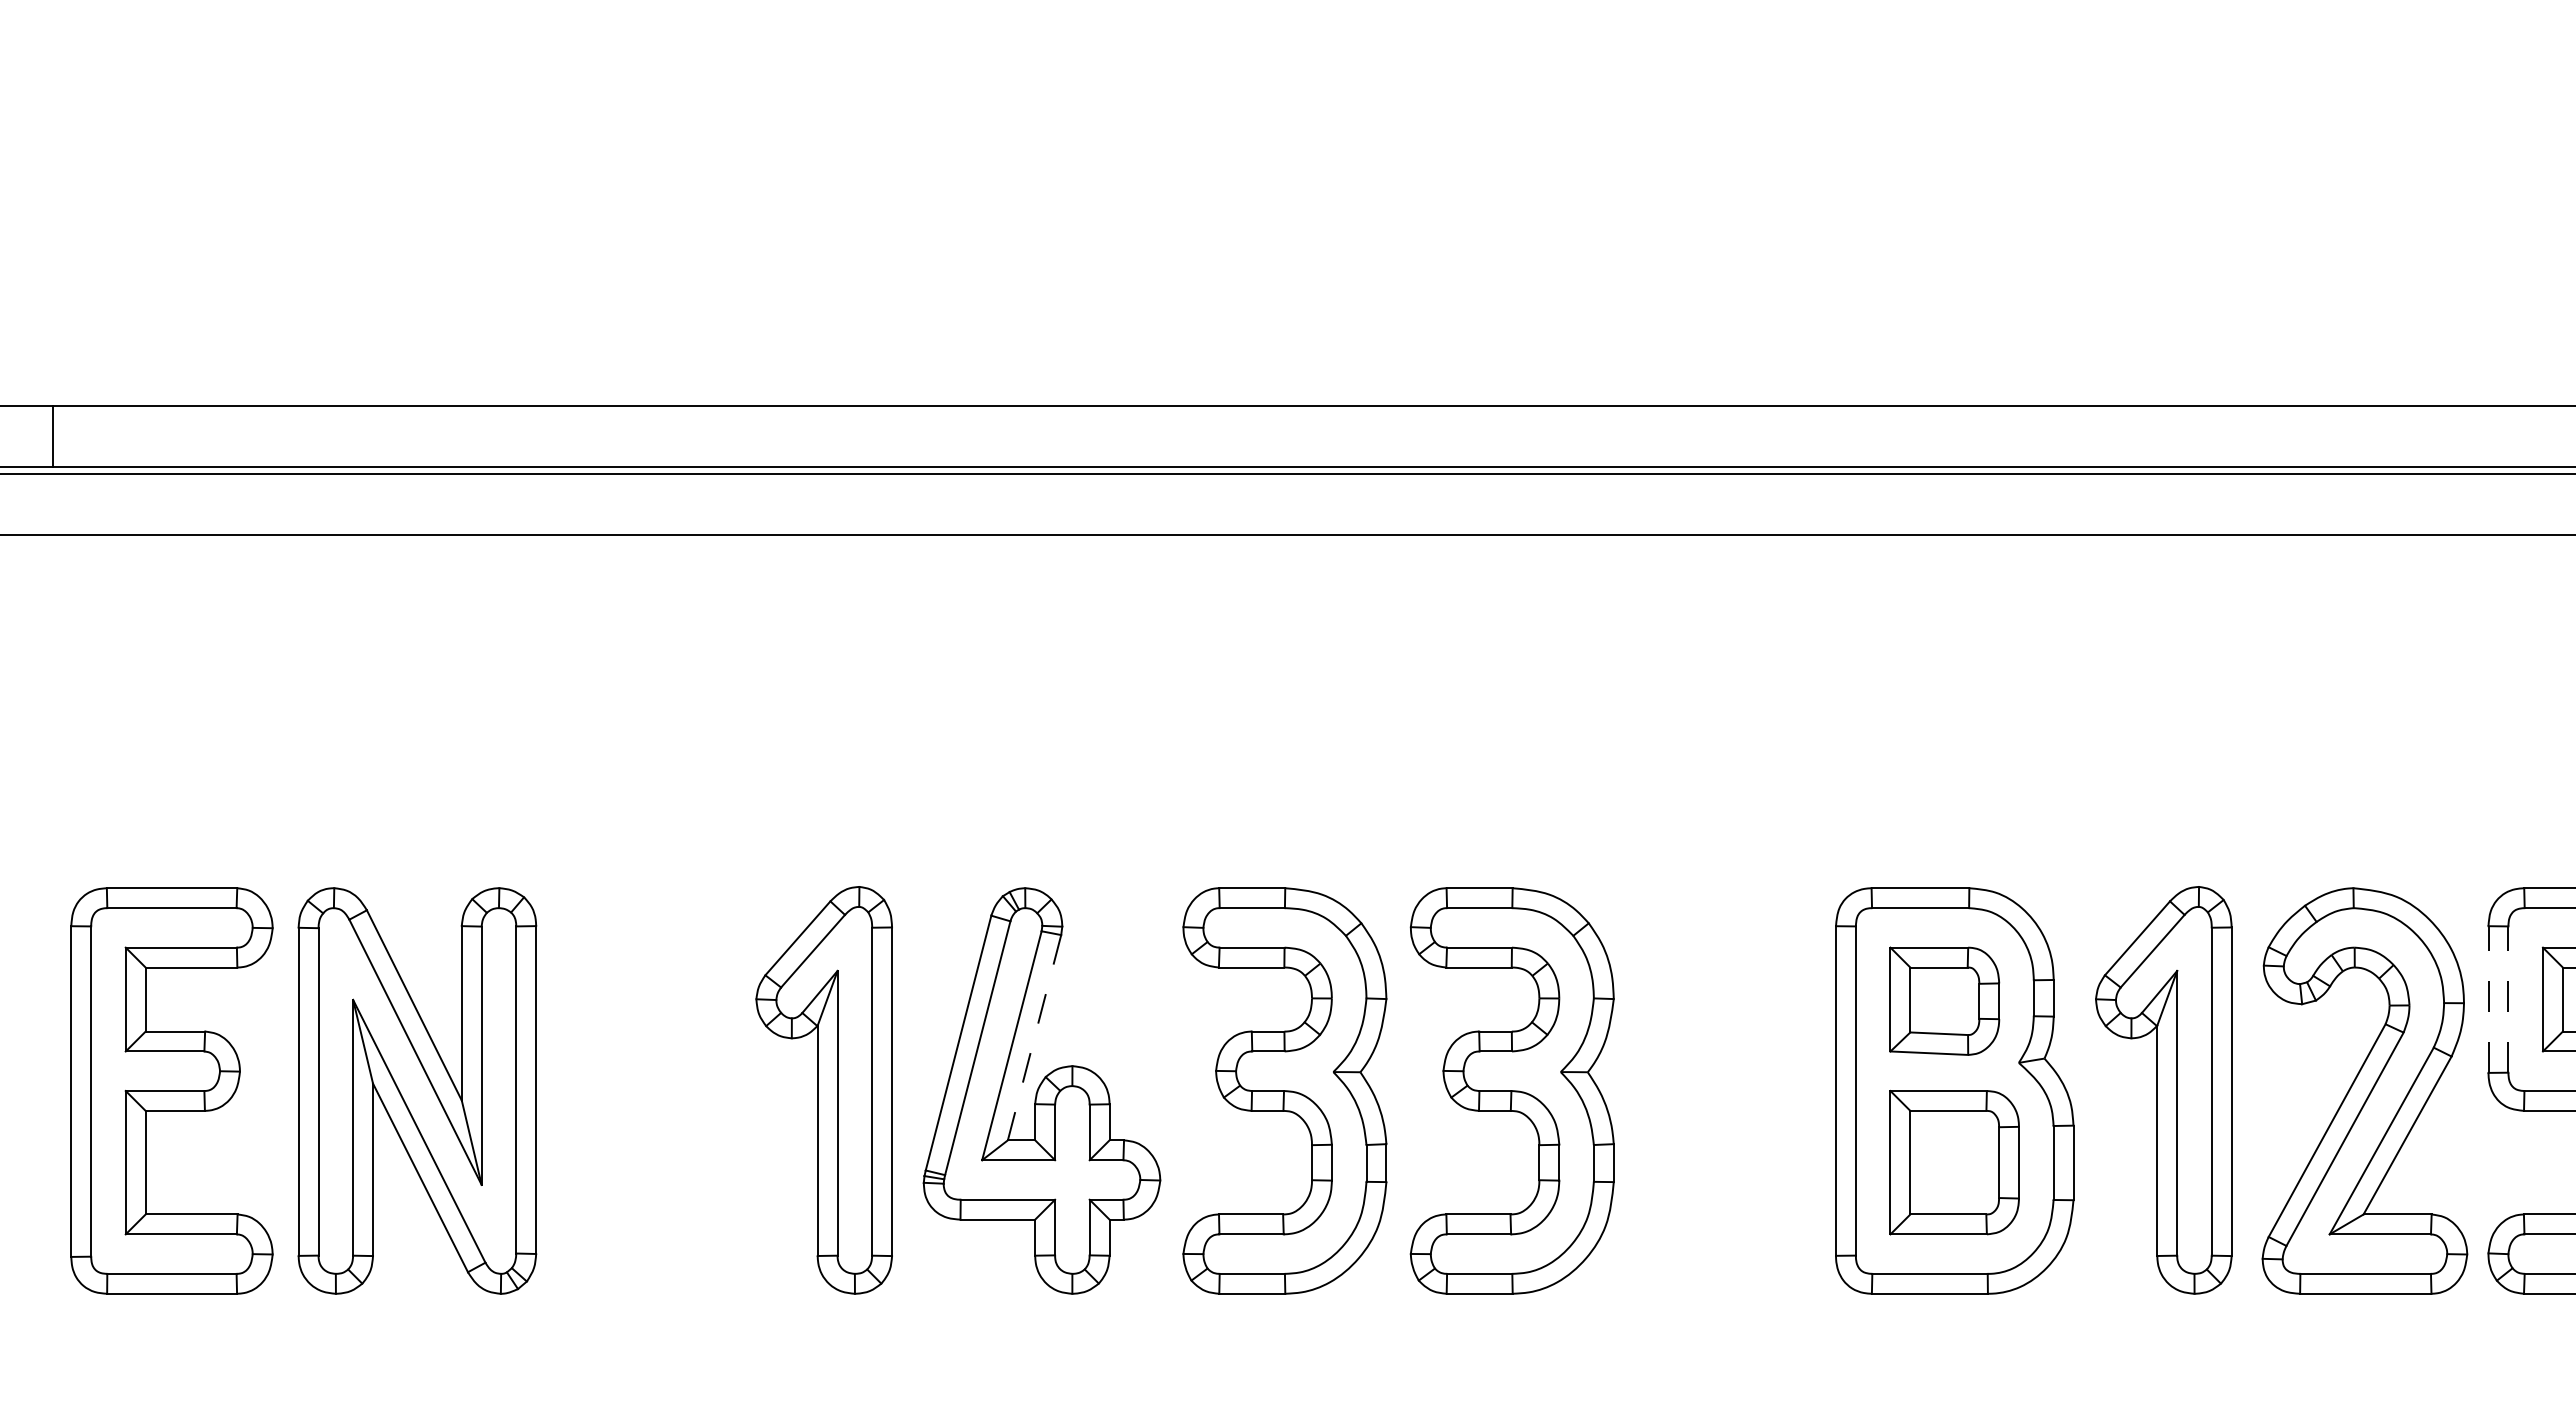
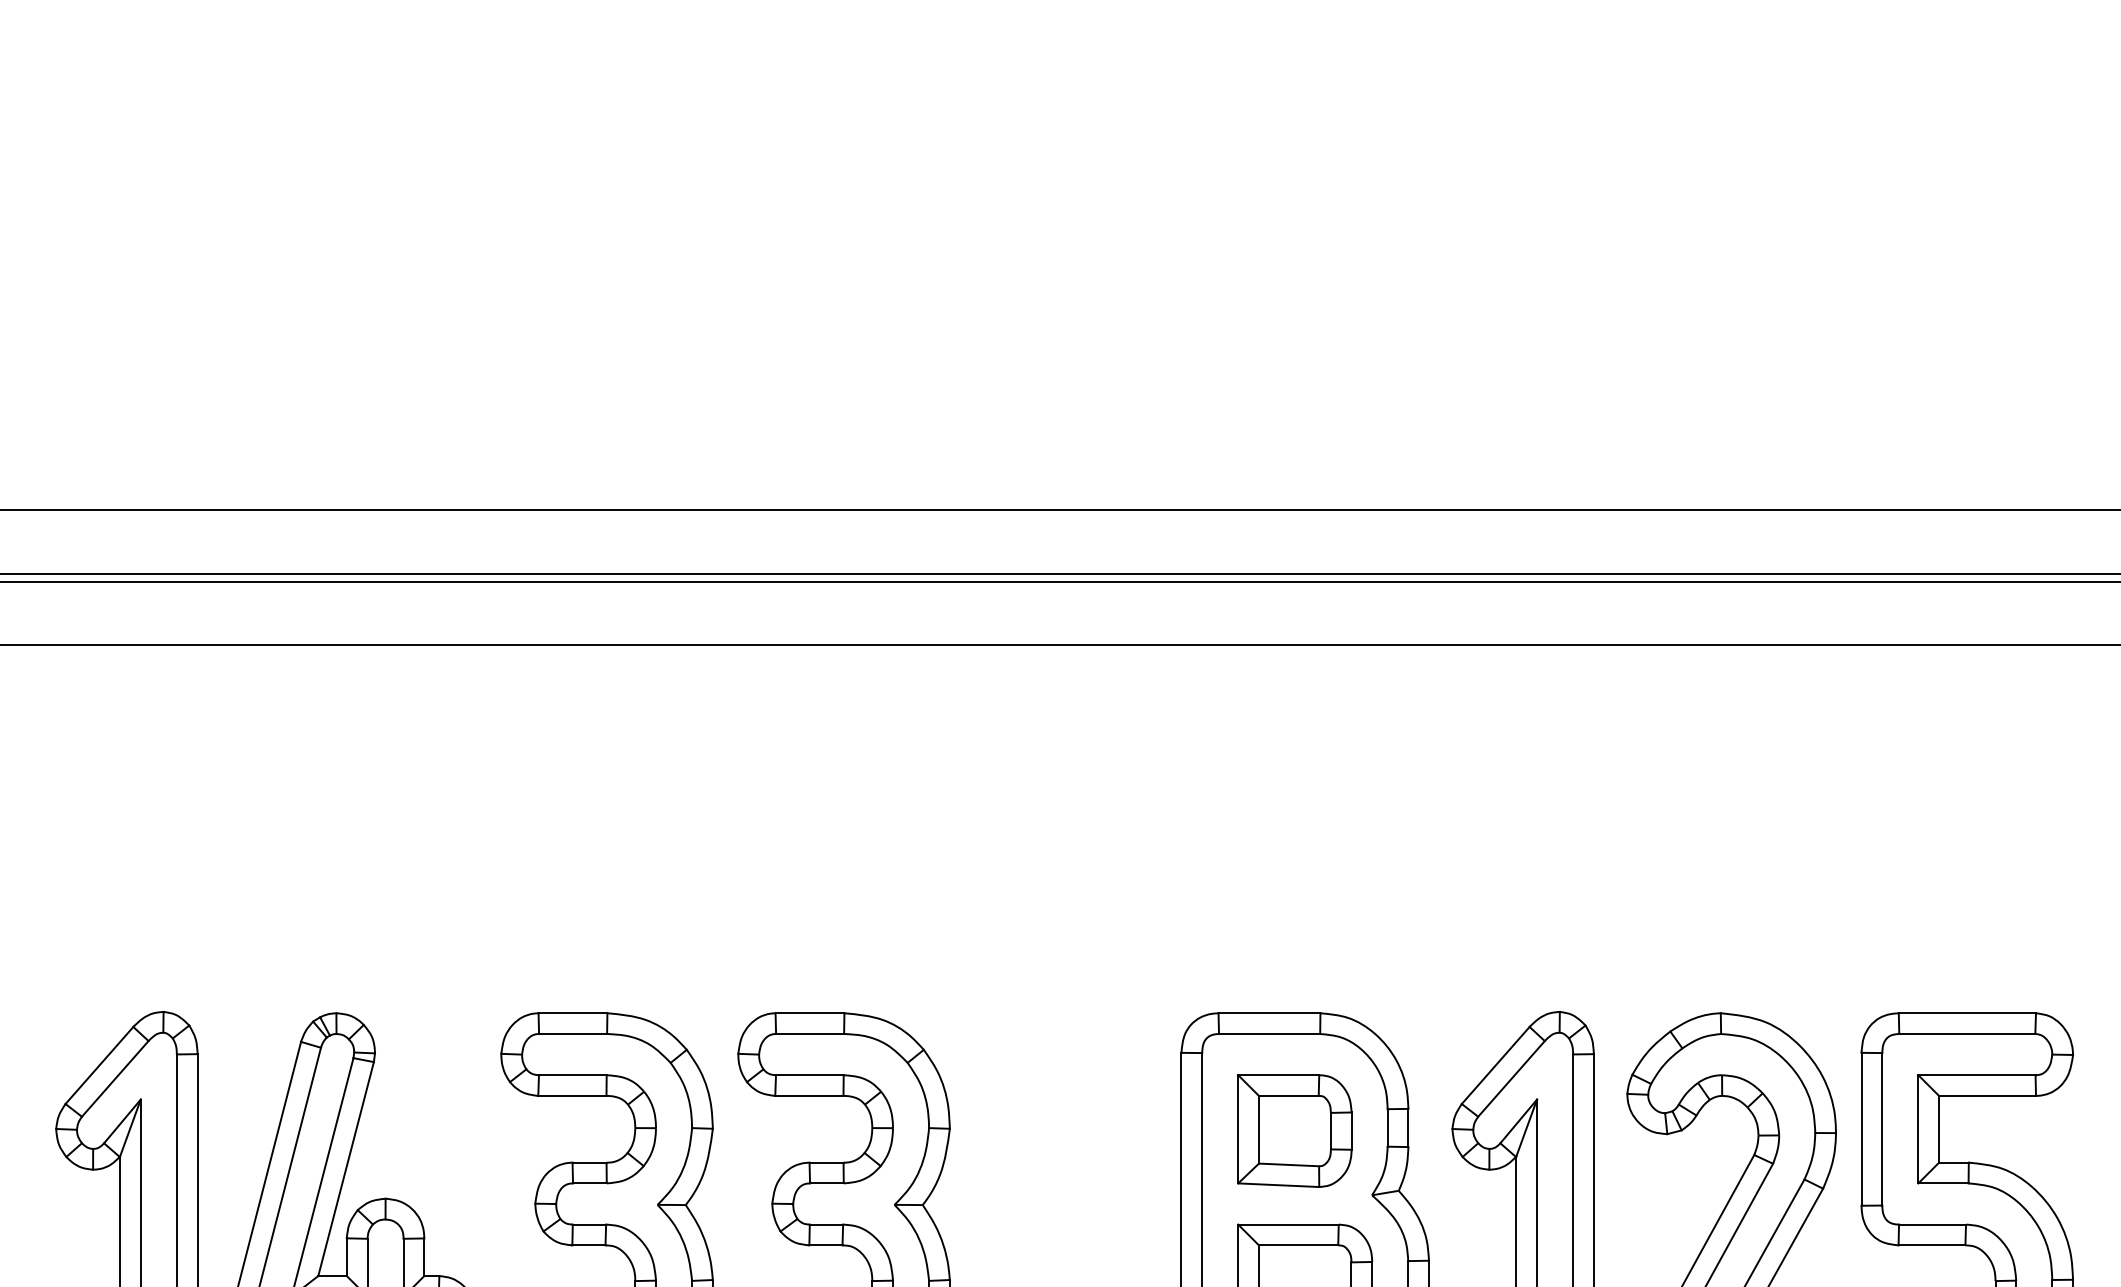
line: (2488, 999) -> (1861, 1129), dashed -> solid
line: (2508, 999) -> (1882, 1129), dashed -> solid
line: (1034, 1038) -> (346, 1169), dashed -> solid

